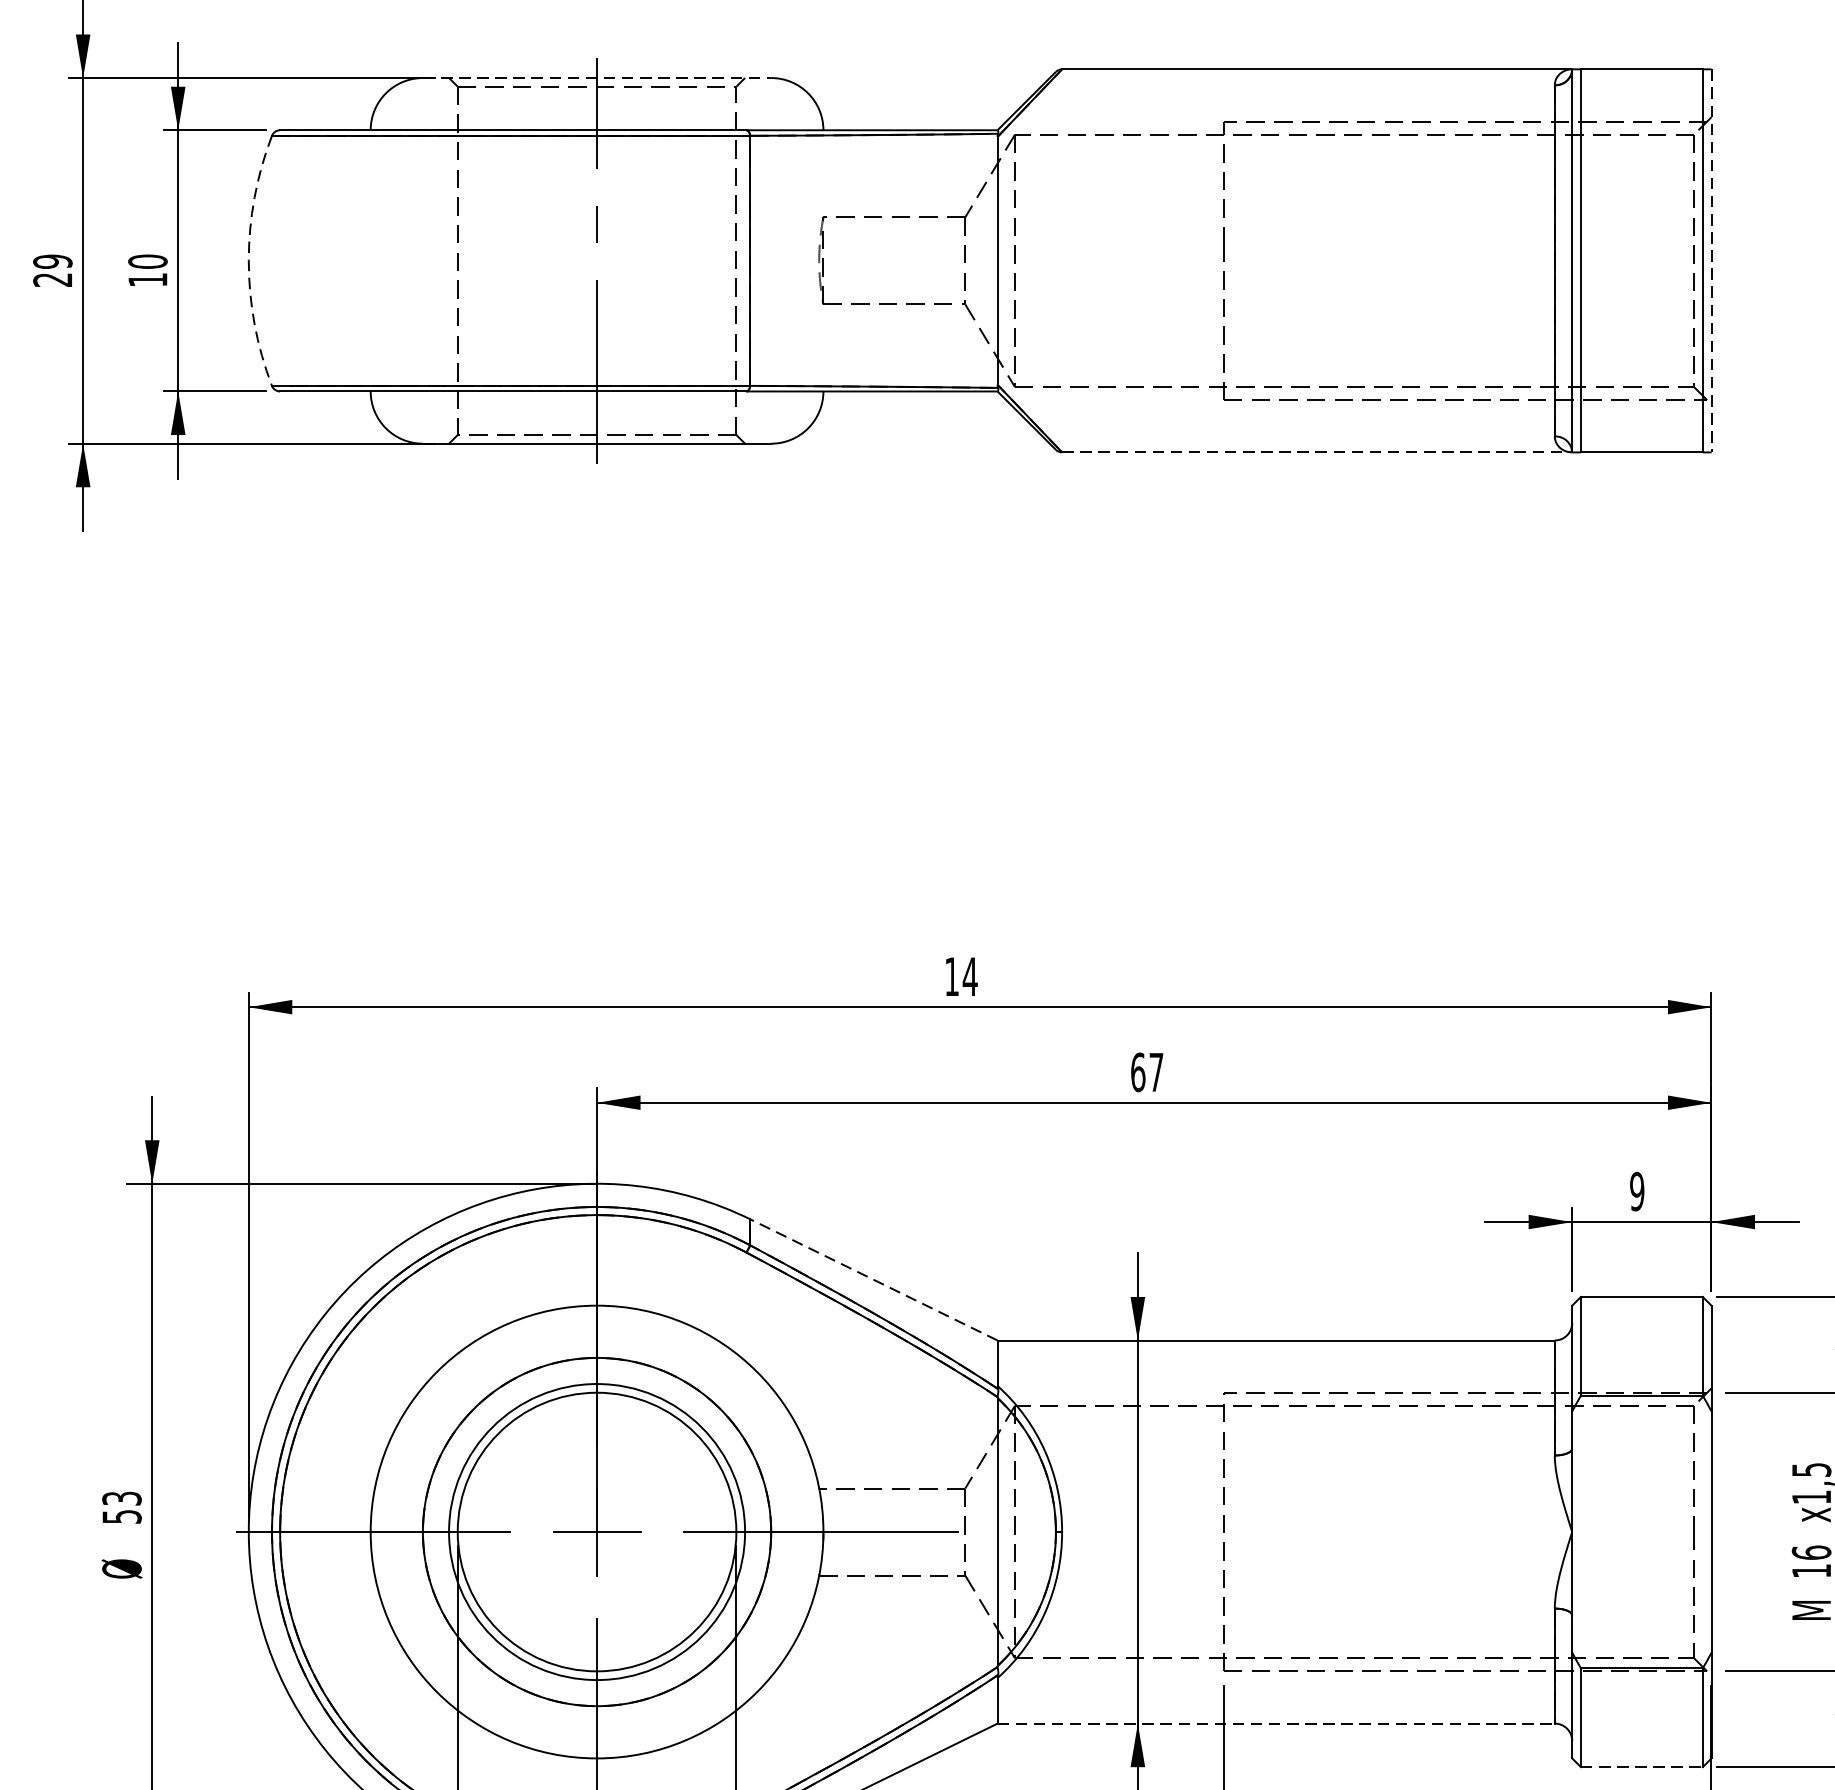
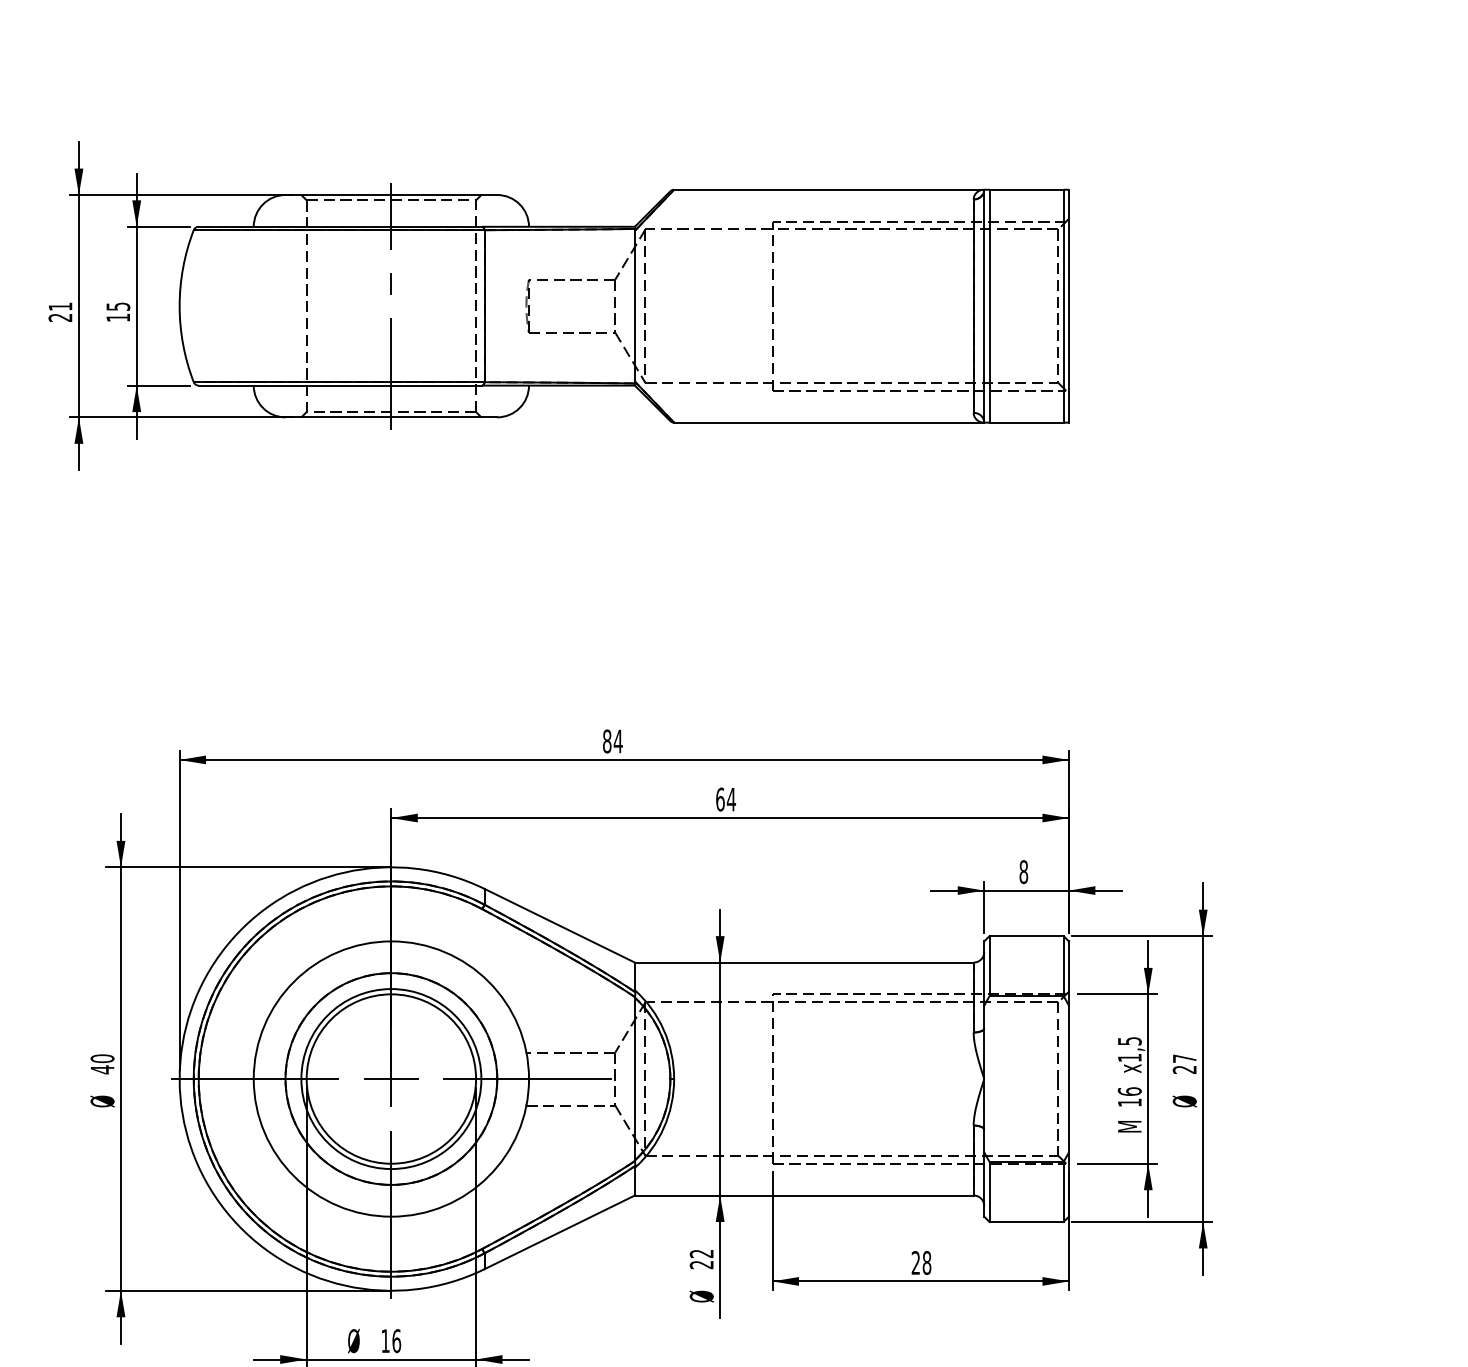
line: (597, 78) -> (391, 195), dashed -> solid
text: (52, 261) -> (60, 306), 29 -> 21
text: (148, 261) -> (118, 306), 10 -> 15
arc: (248, 261) -> (179, 306), dashed -> solid
line: (1710, 261) -> (1068, 306), dashed -> solid
line: (1317, 452) -> (829, 422), dashed -> solid
text: (952, 976) -> (607, 741), 14 -> 84
text: (1156, 1072) -> (731, 799), 67 -> 64
text: (1636, 1192) -> (1023, 872), 9 -> 8
line: (873, 1279) -> (559, 925), dashed -> solid
text: (121, 1508) -> (102, 1064), 53 -> 40
line: (1276, 1723) -> (804, 1195), dashed -> solid
line: (1643, 1766) -> (1027, 1221), dashed -> solid

